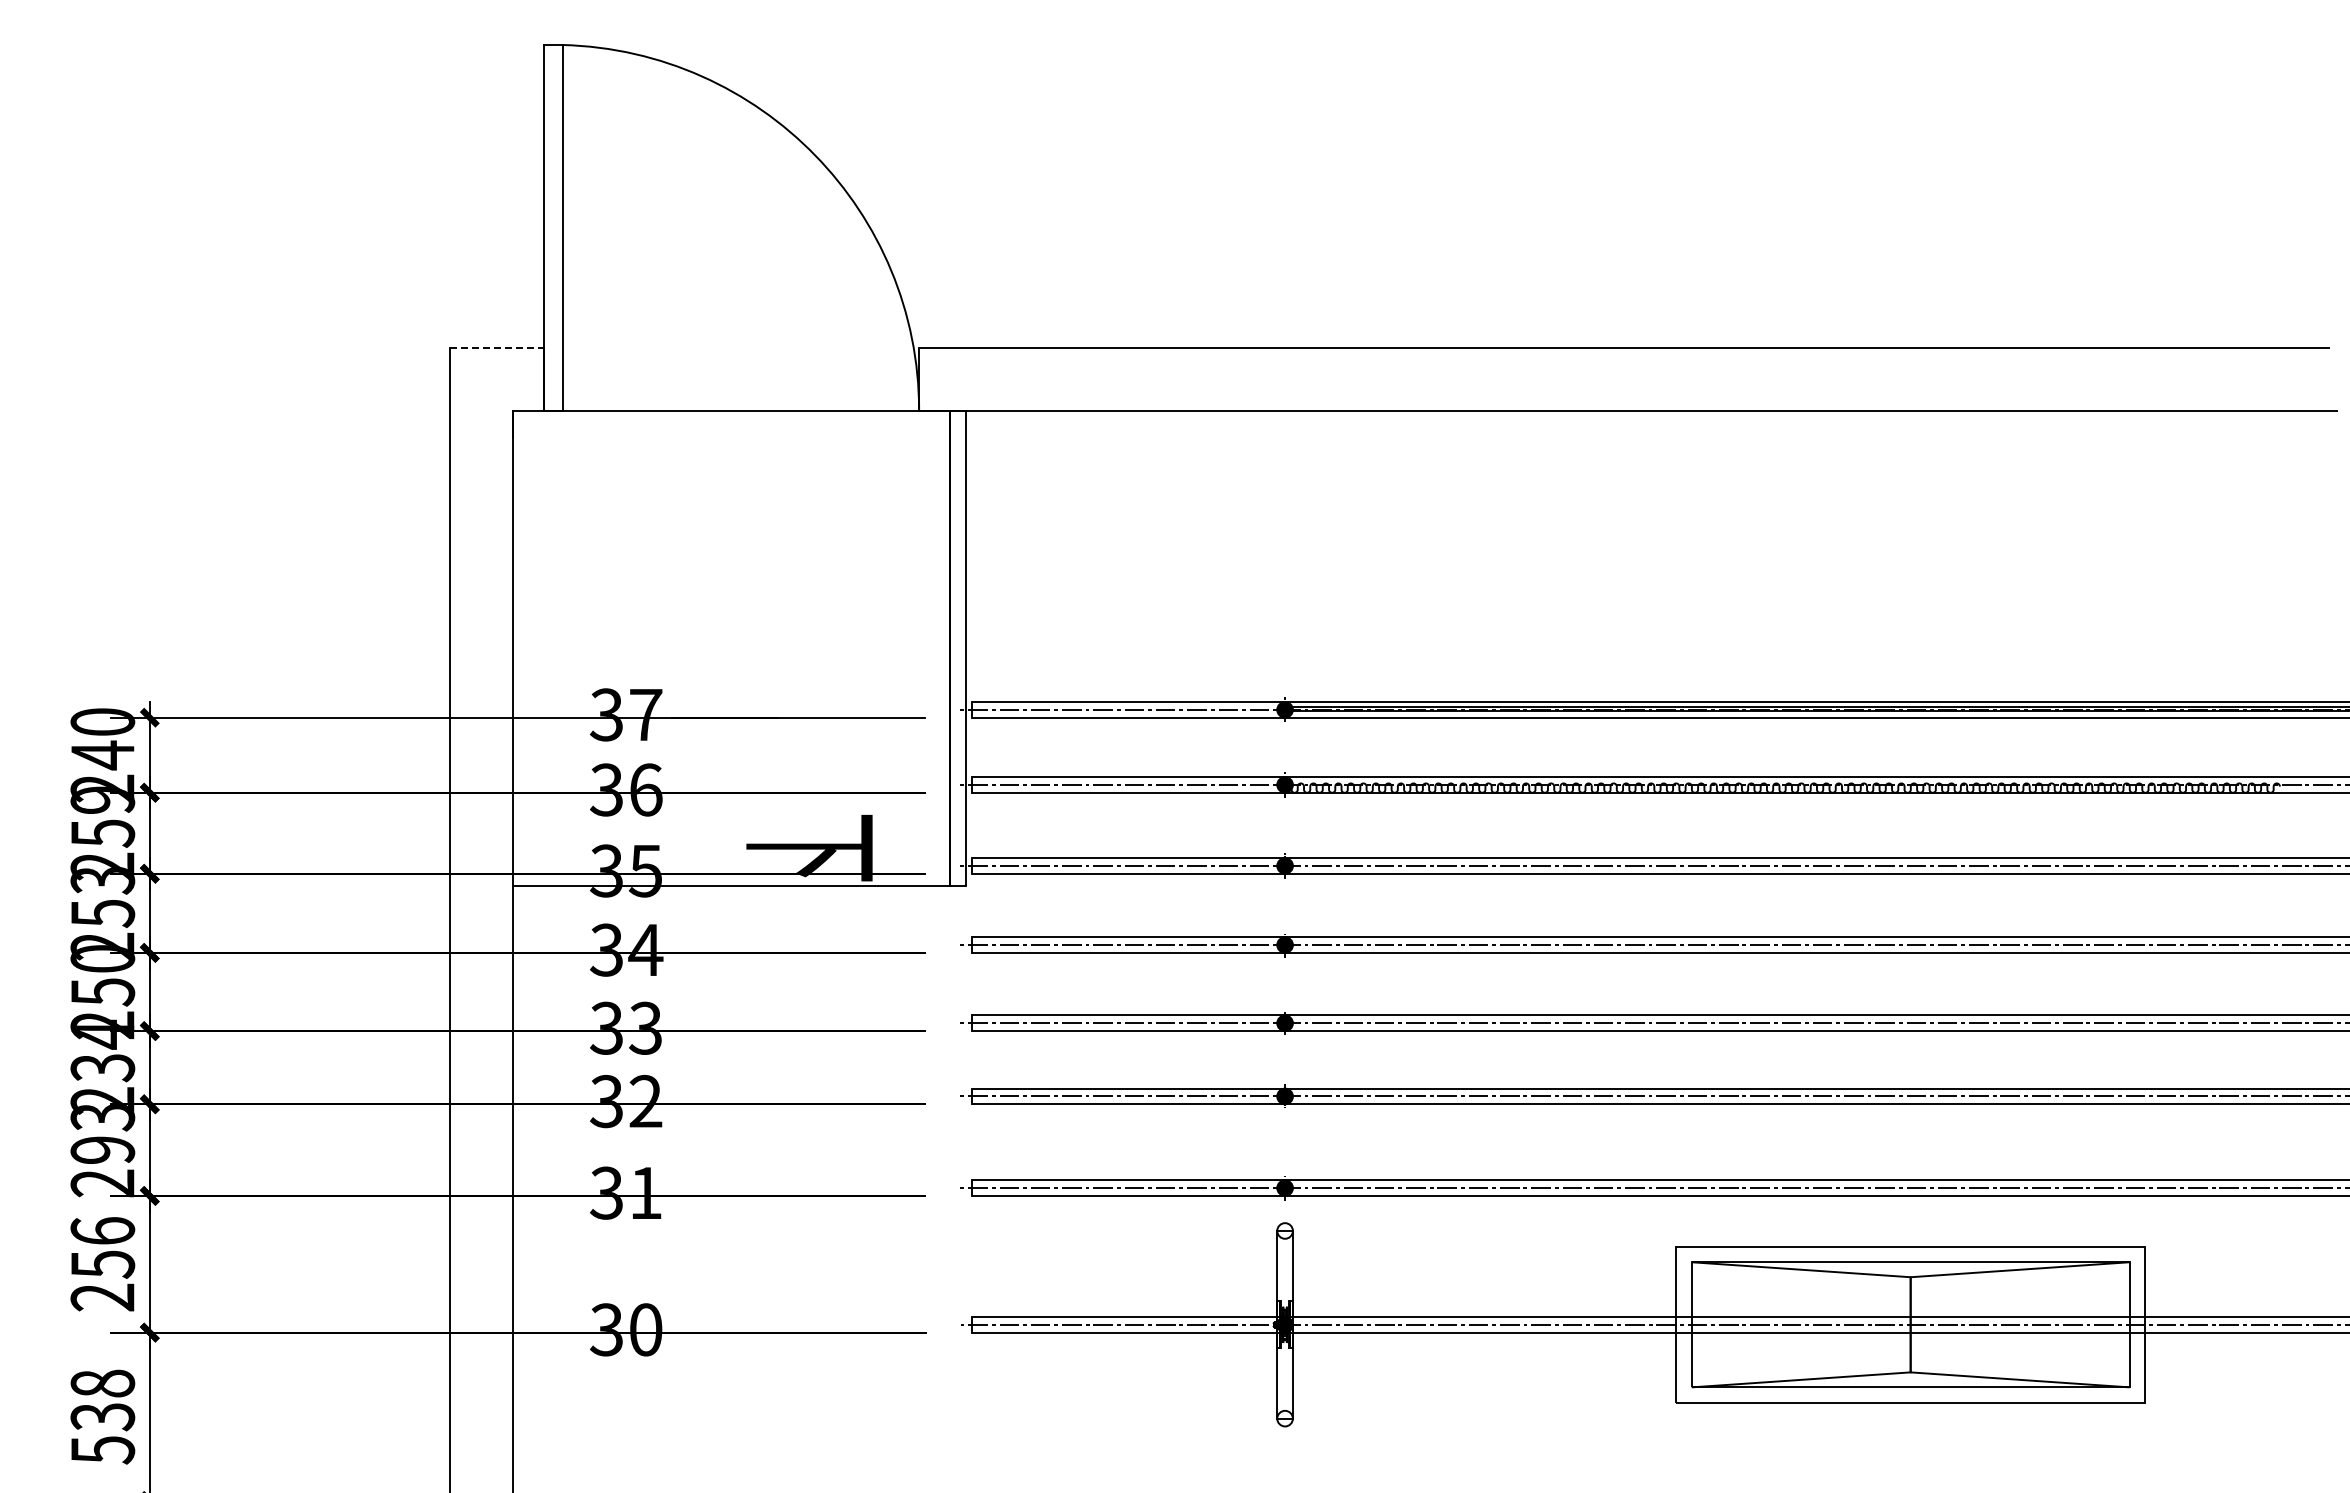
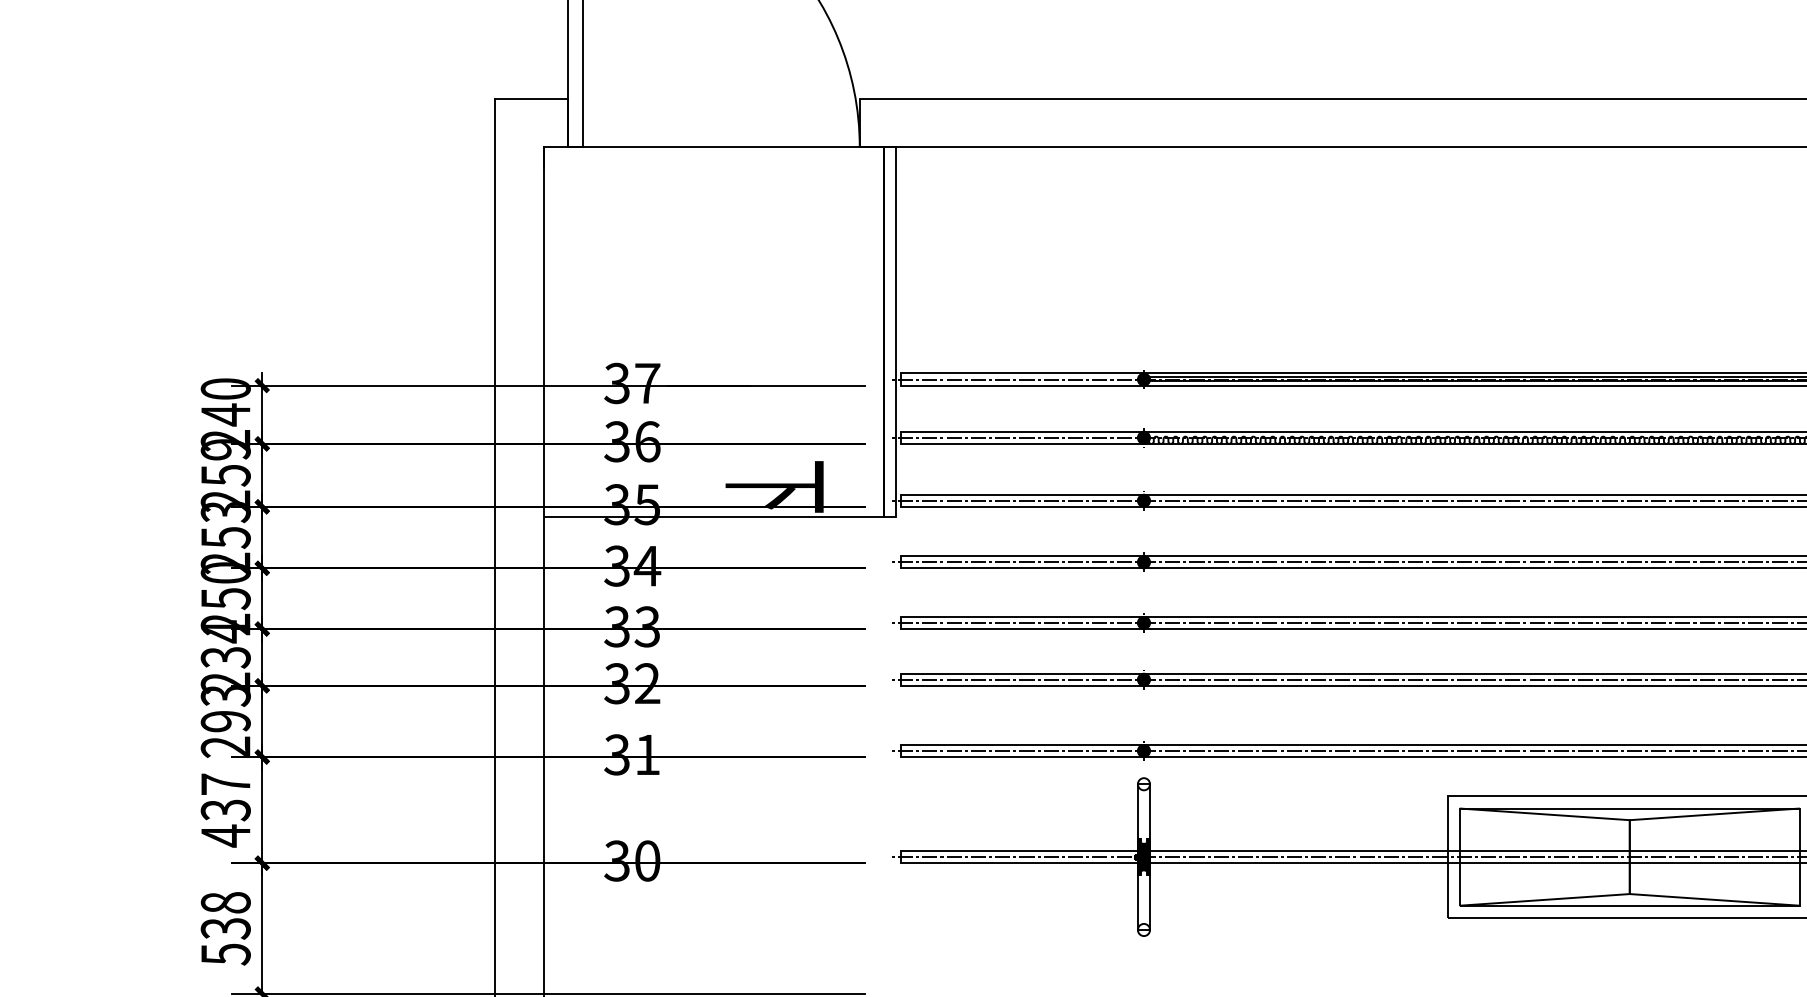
line: (496, 348) -> (531, 98), dashed -> solid
text: (102, 1264) -> (225, 810), 256 -> 437

